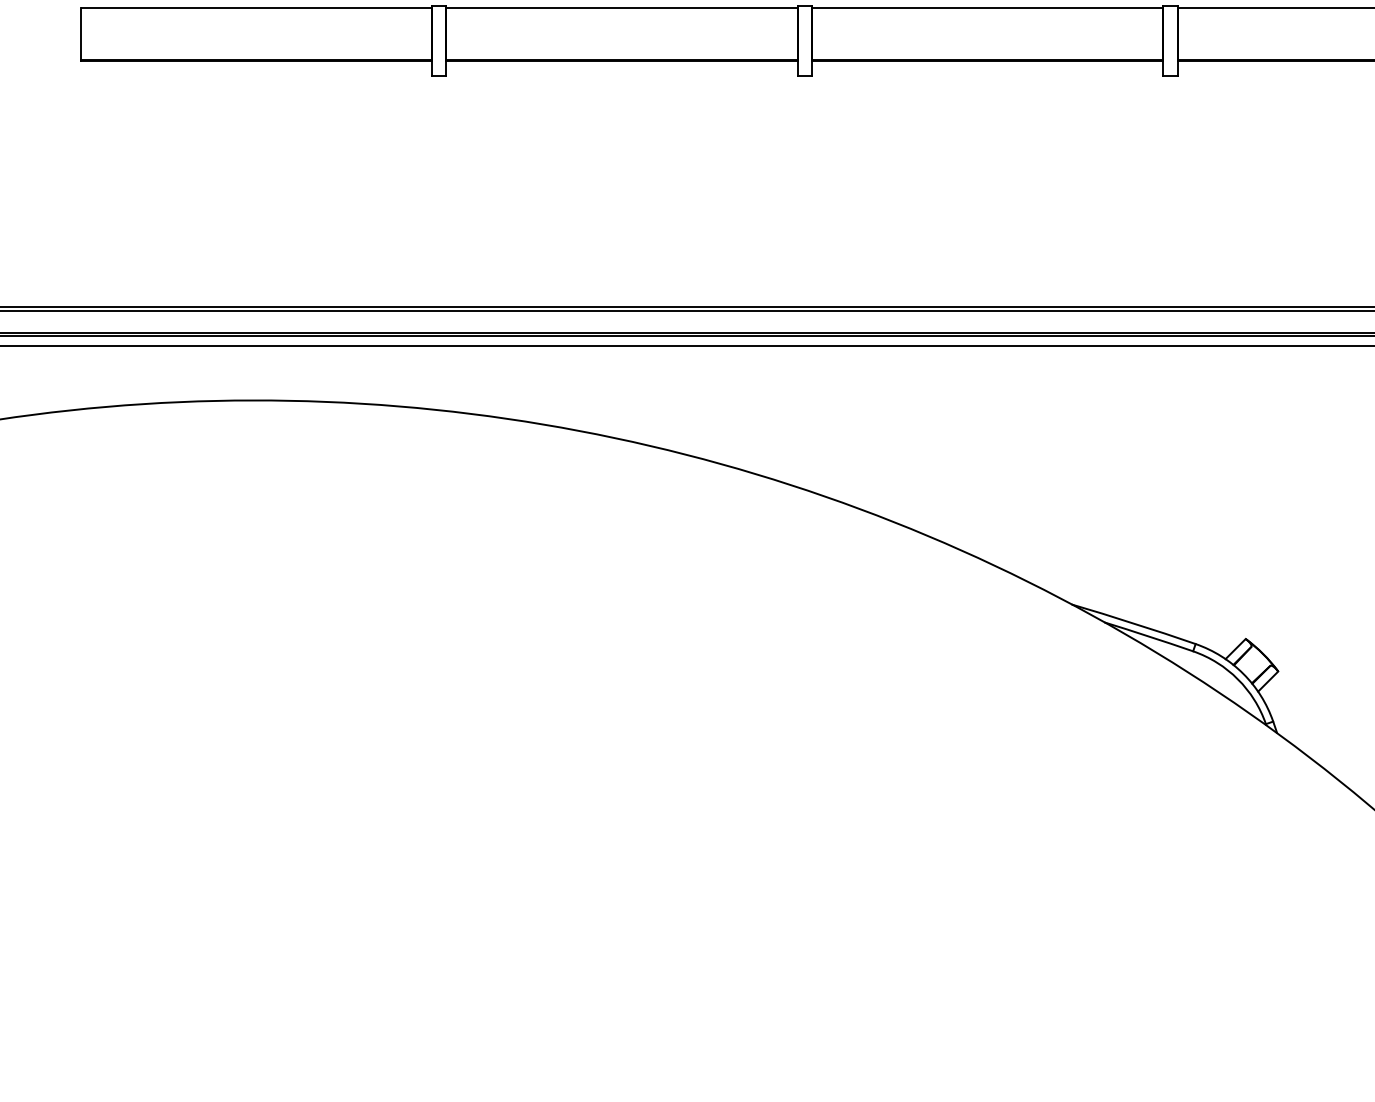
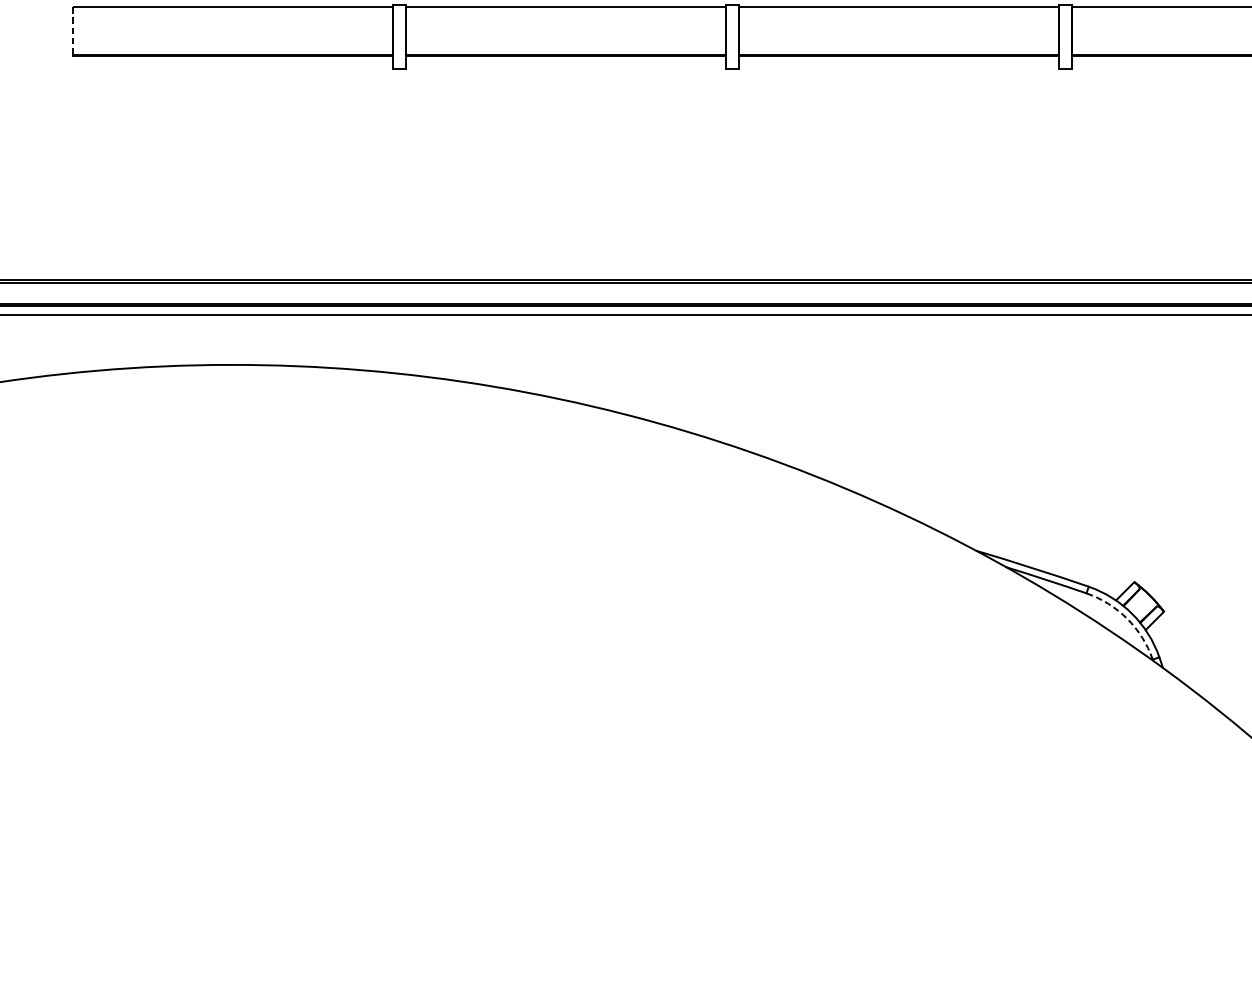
line: (80, 34) -> (73, 31), solid -> dashed
arc: (1237, 679) -> (1126, 619), solid -> dashed

